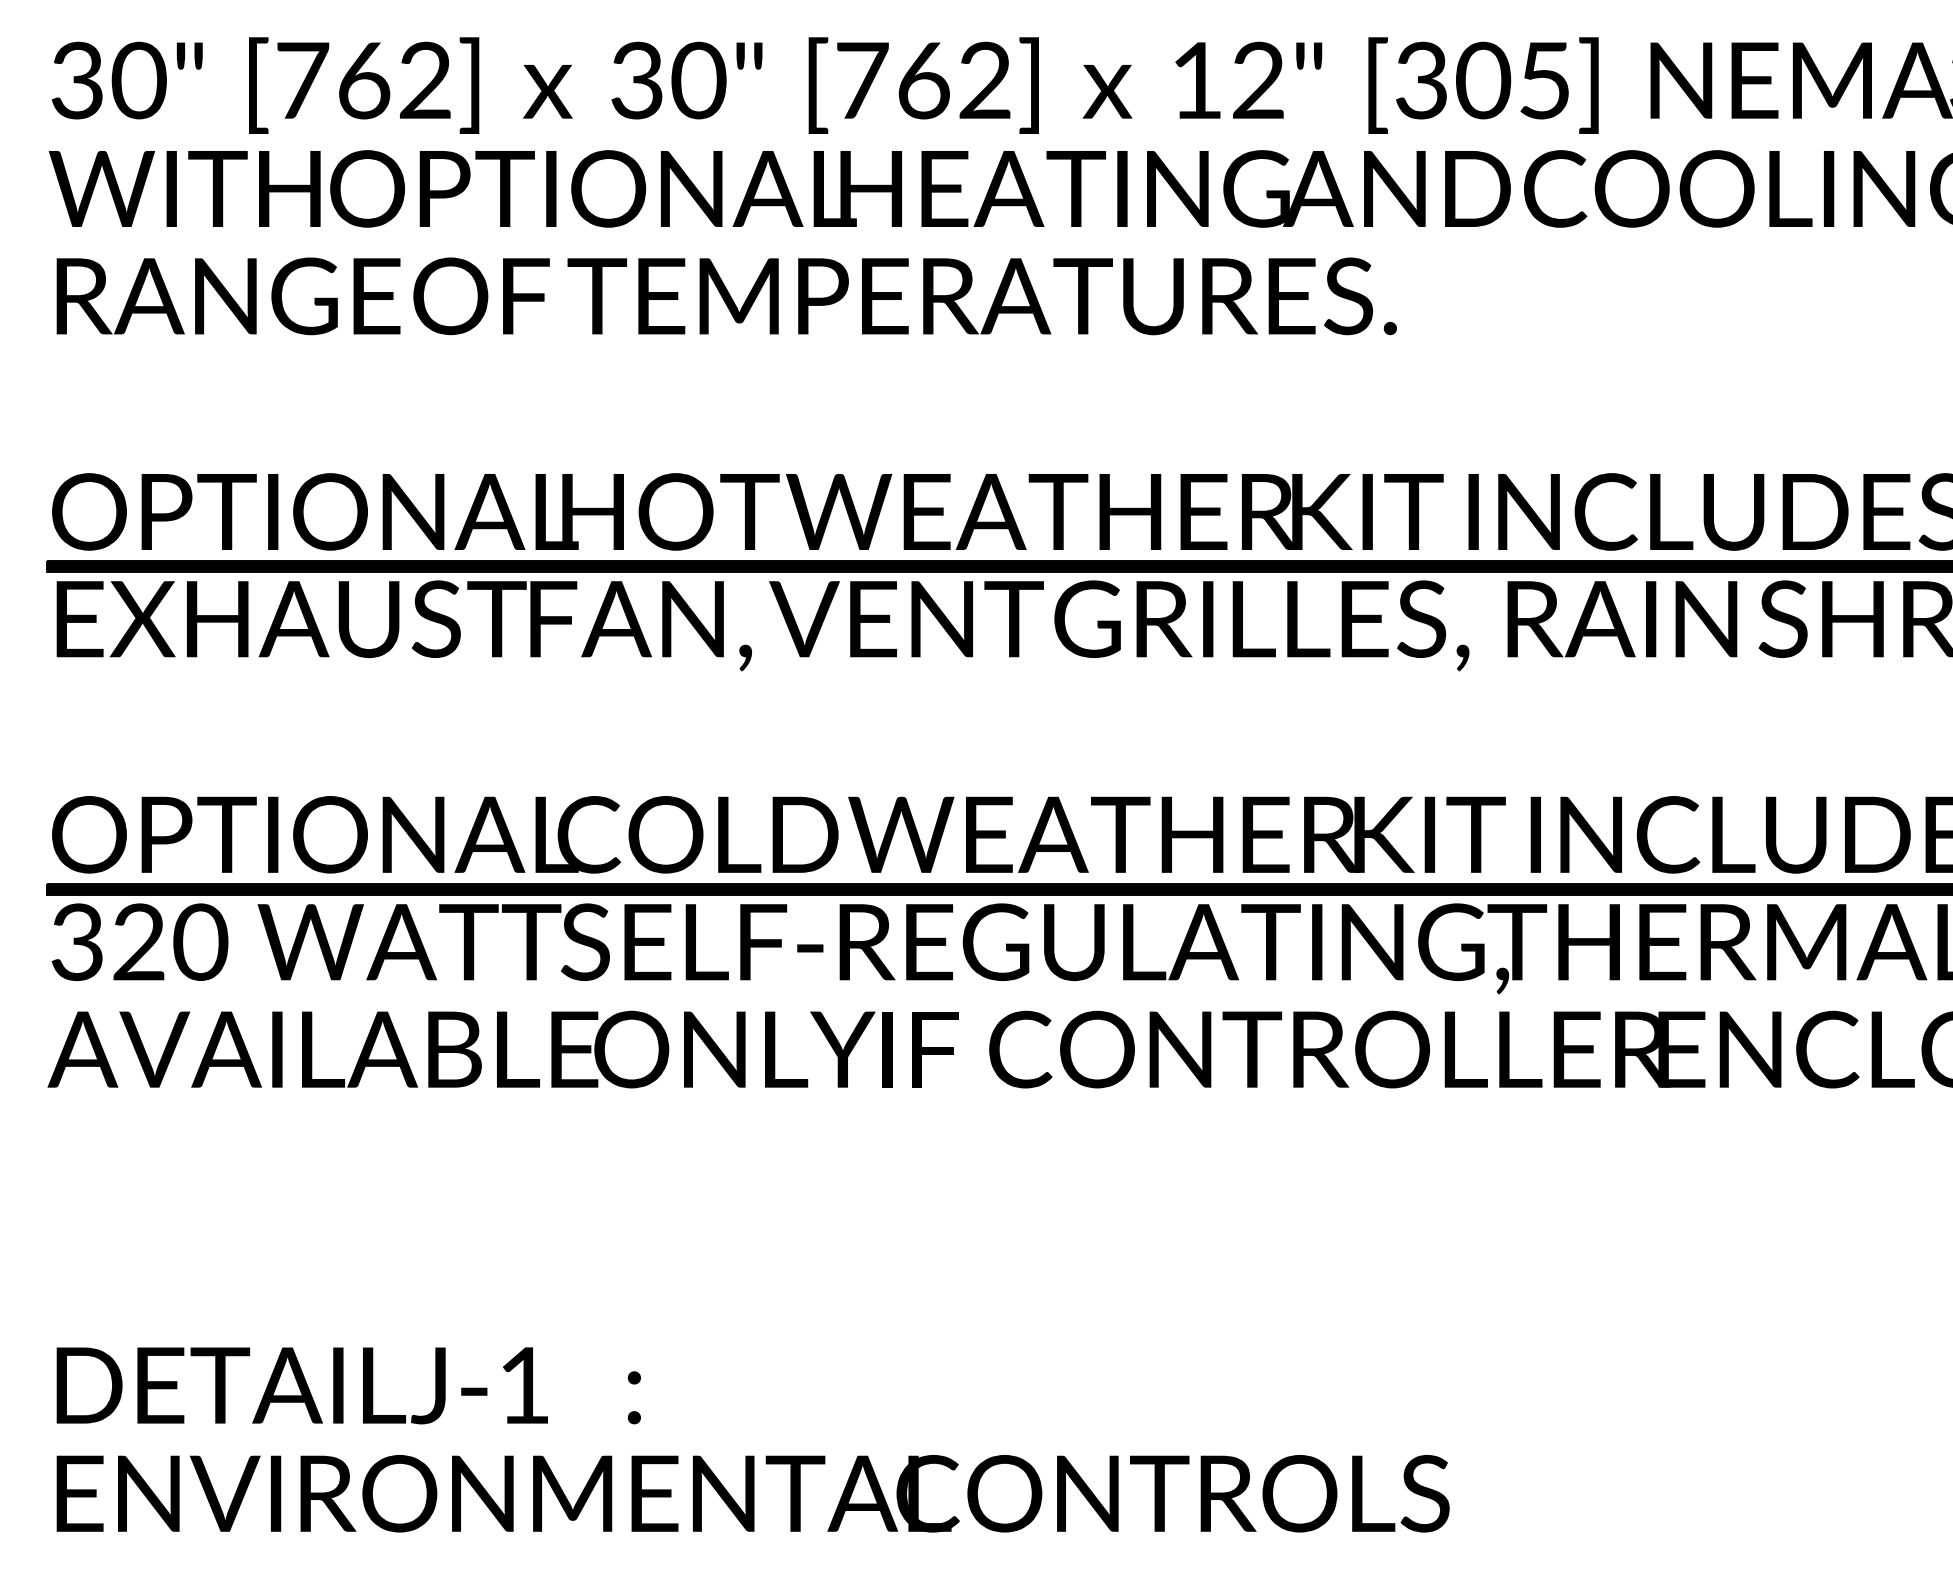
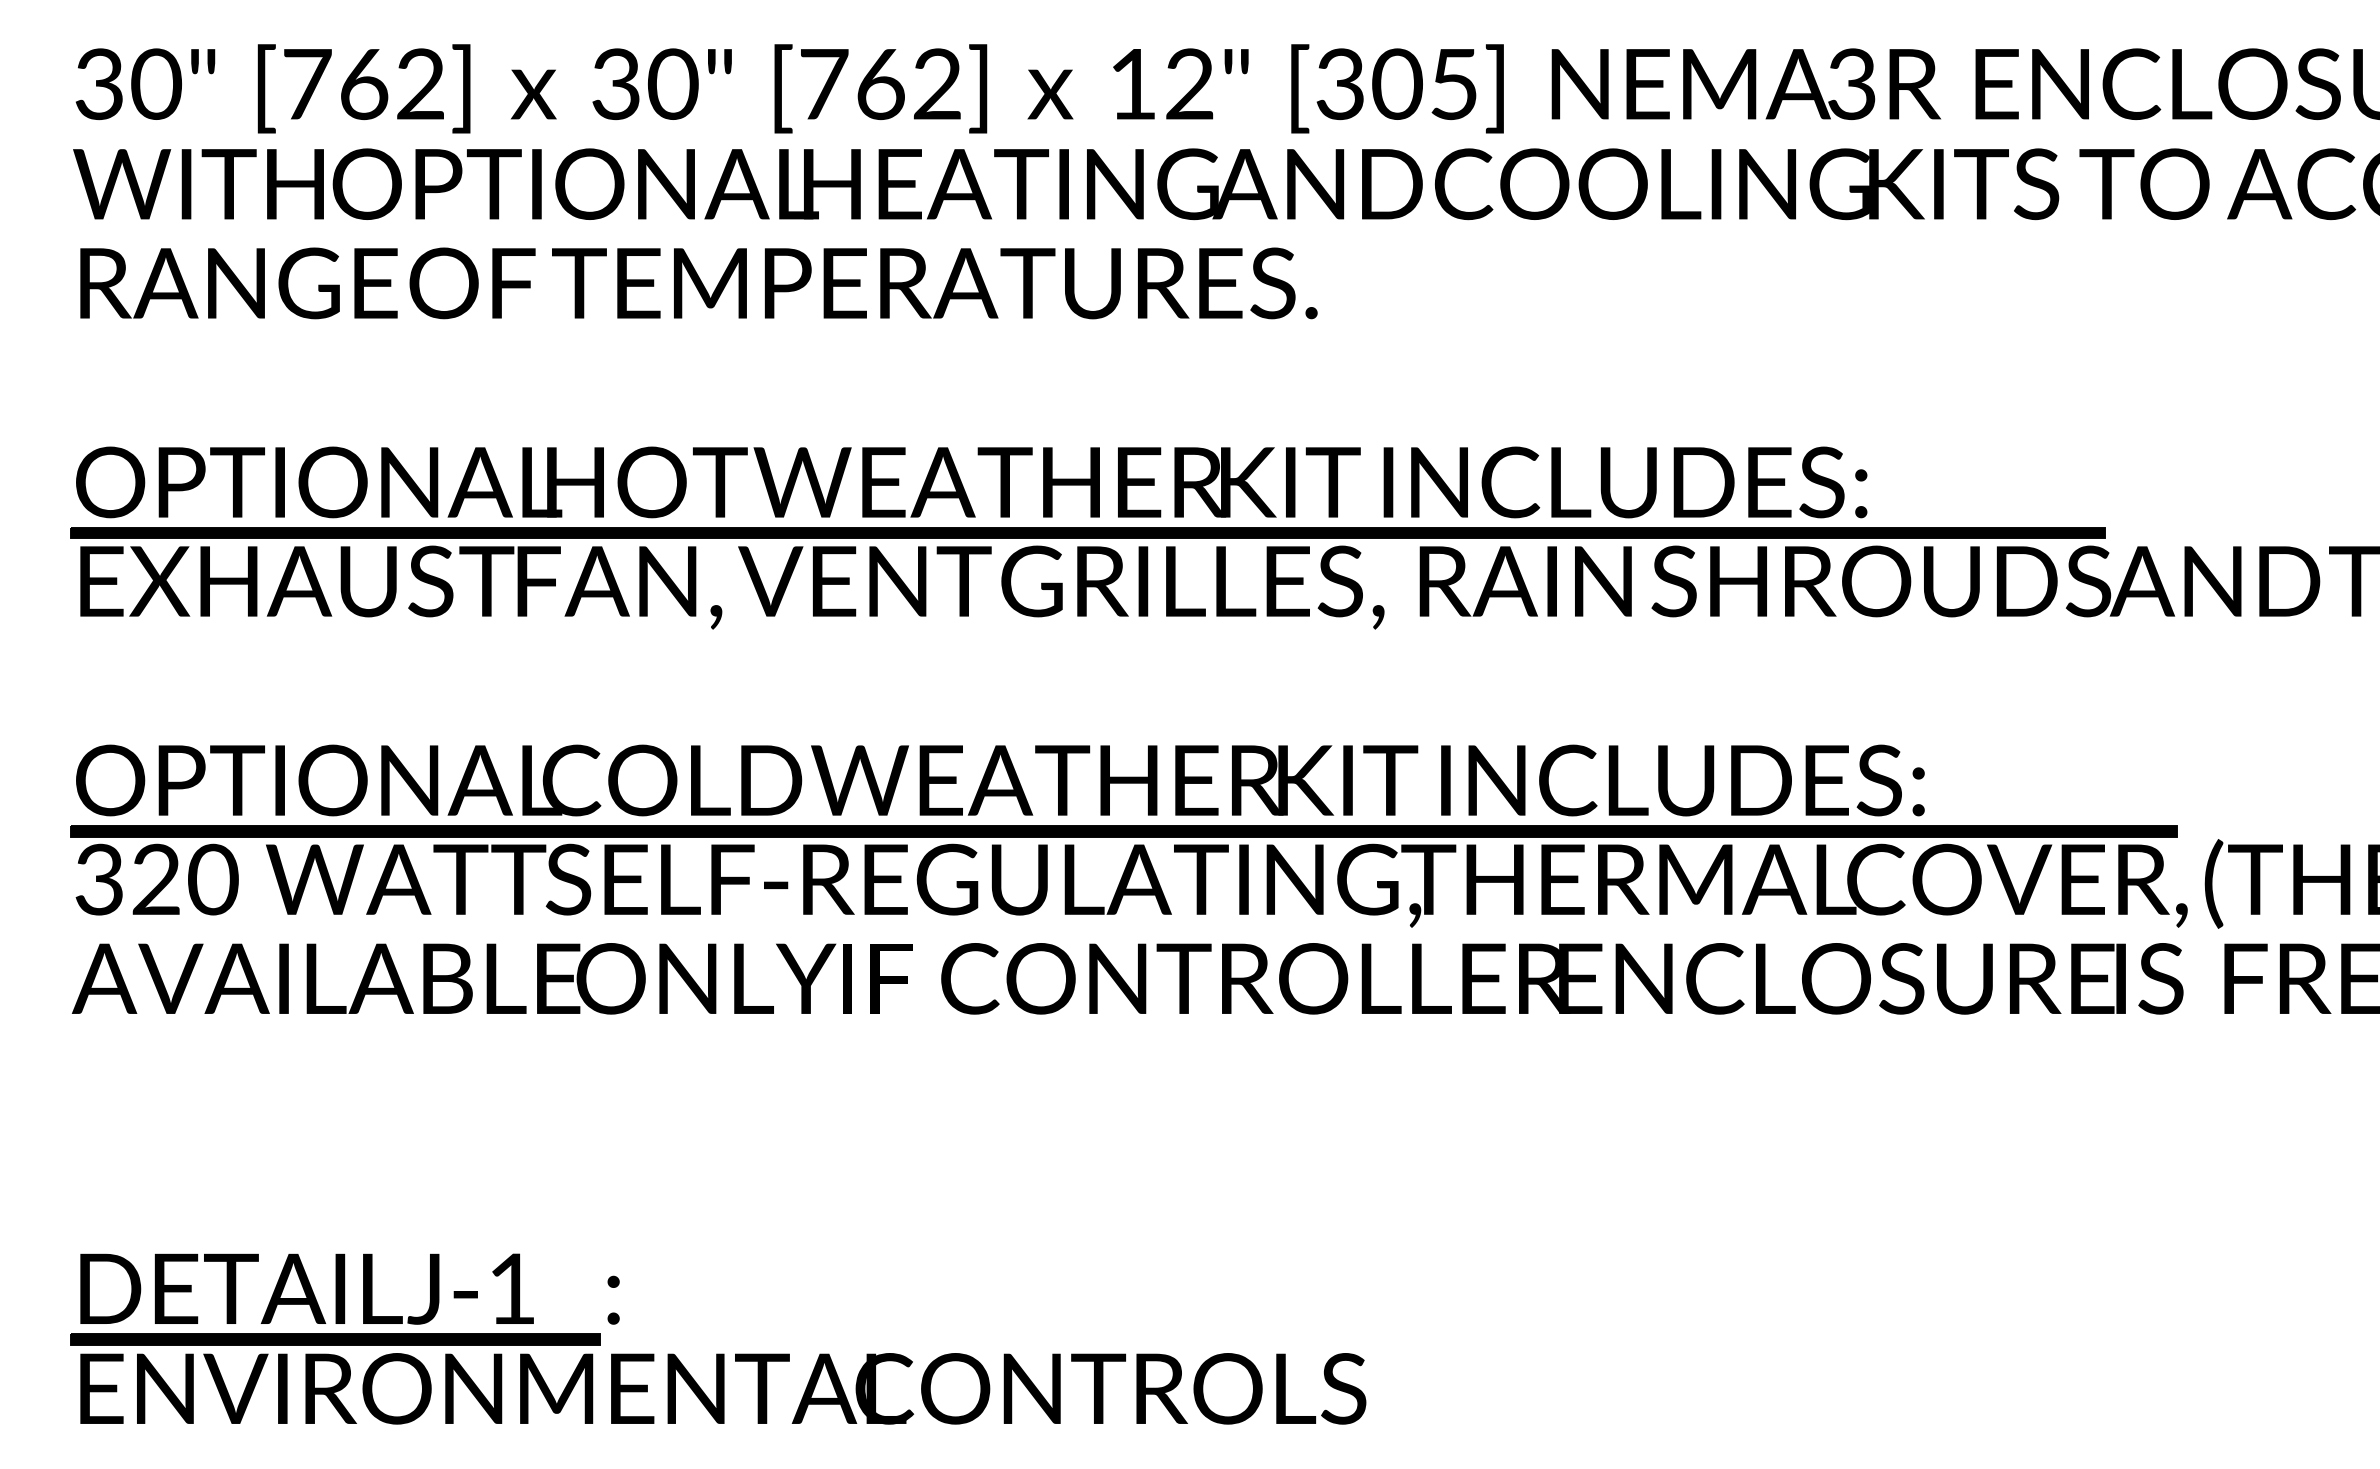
part: (333, 1440) -> (335, 1339), added

